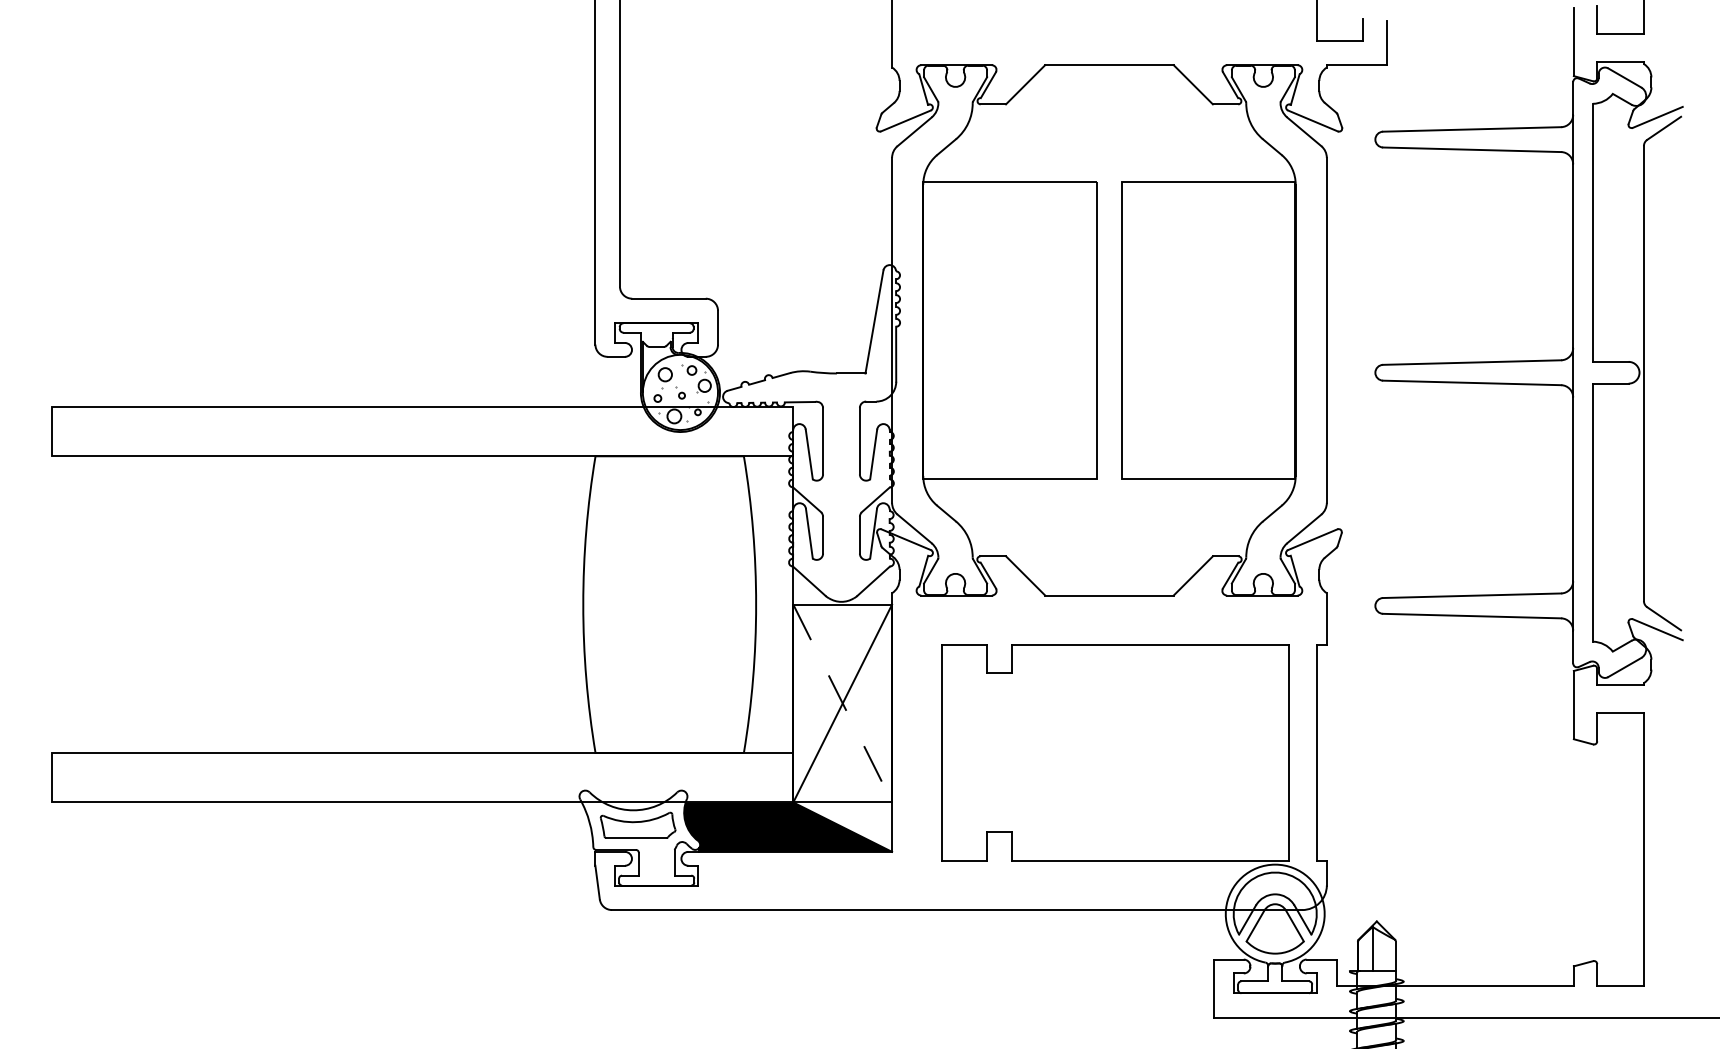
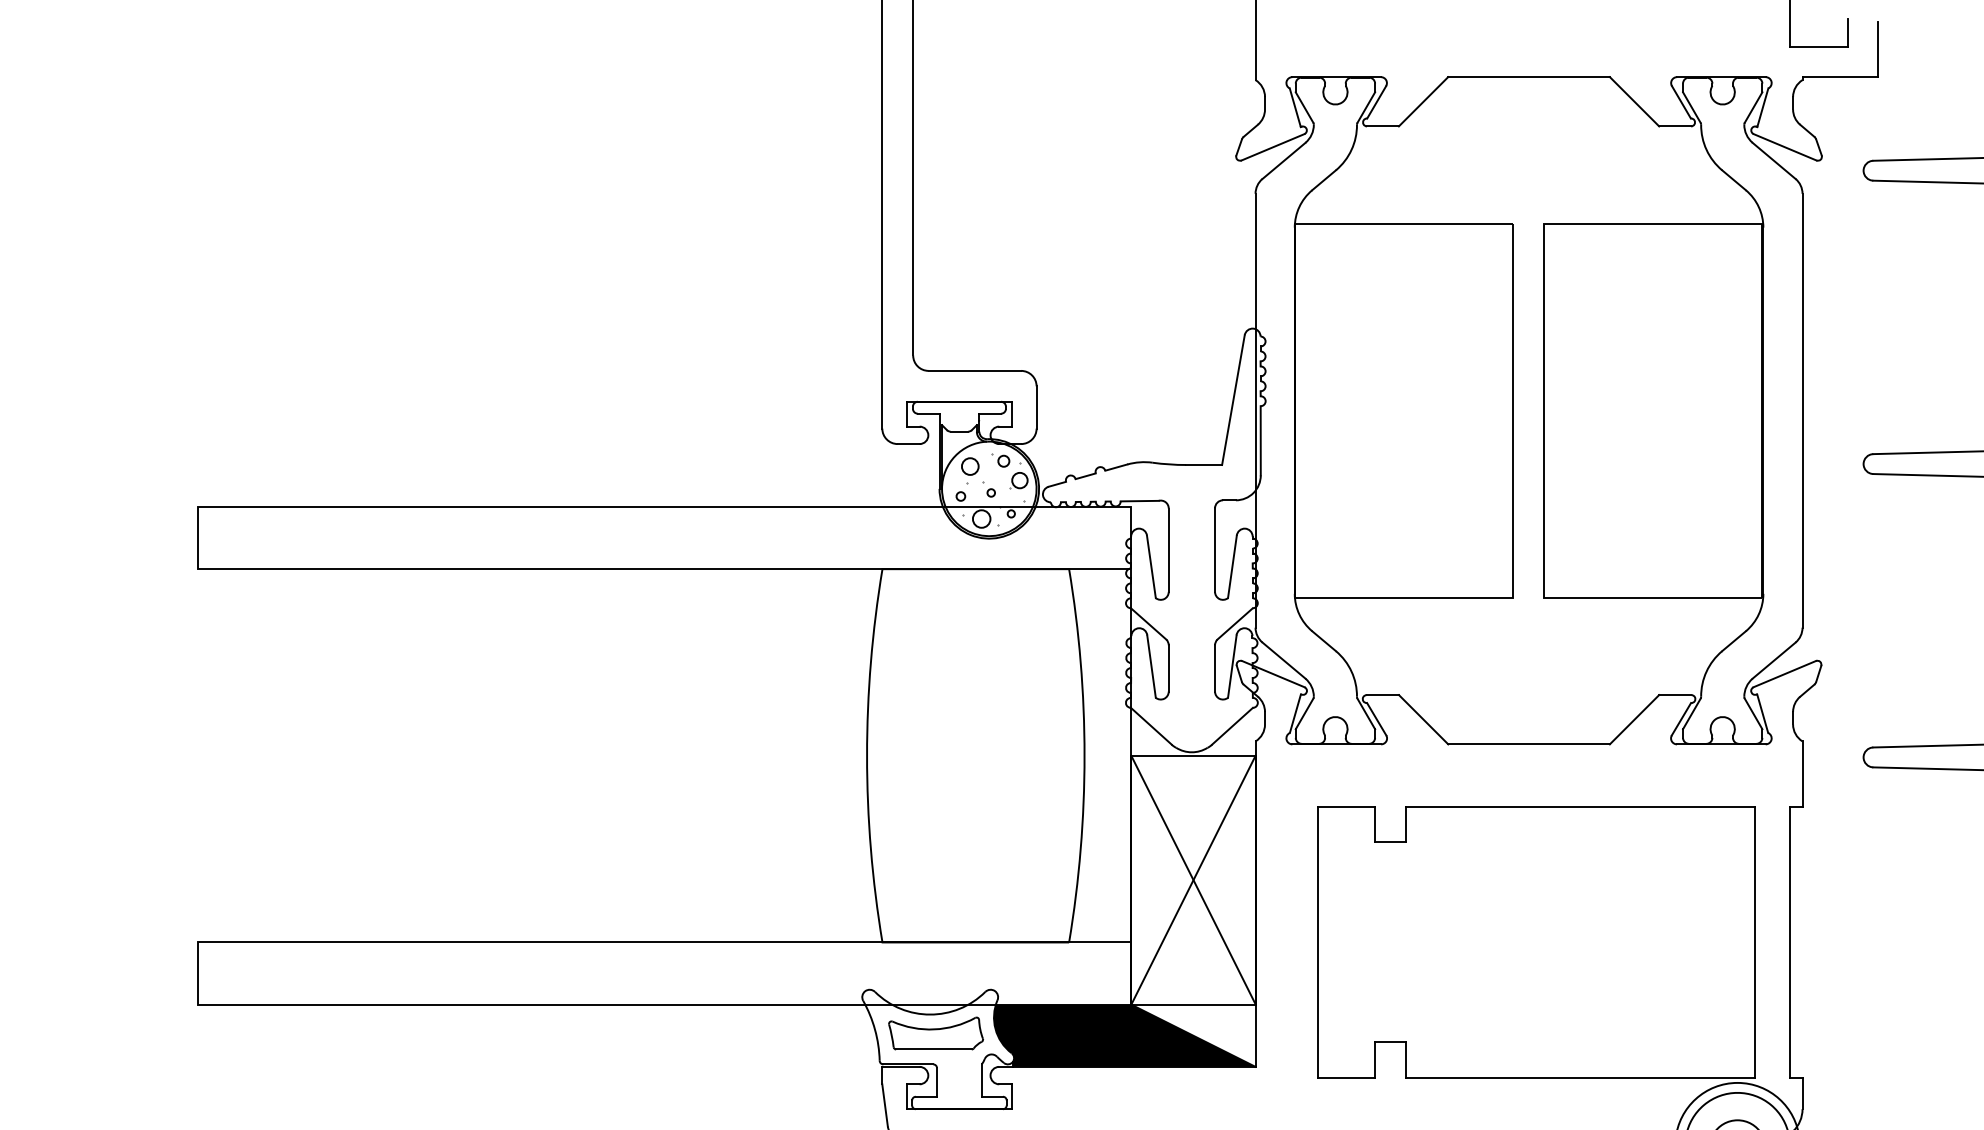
line: (842, 703) -> (1193, 880), dashed -> solid

